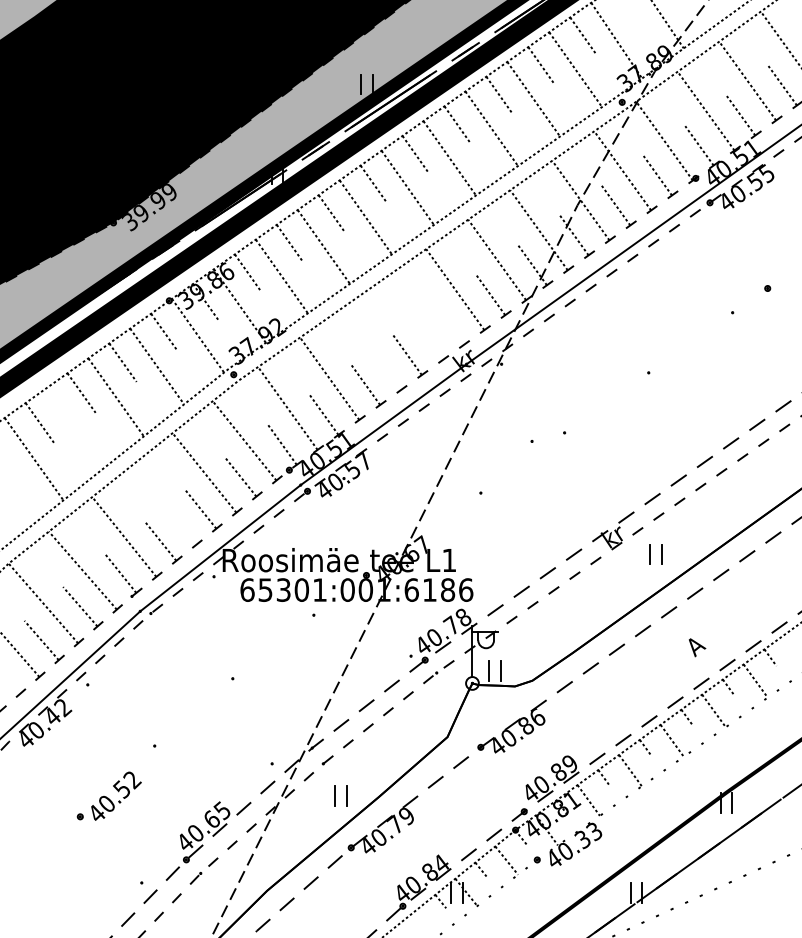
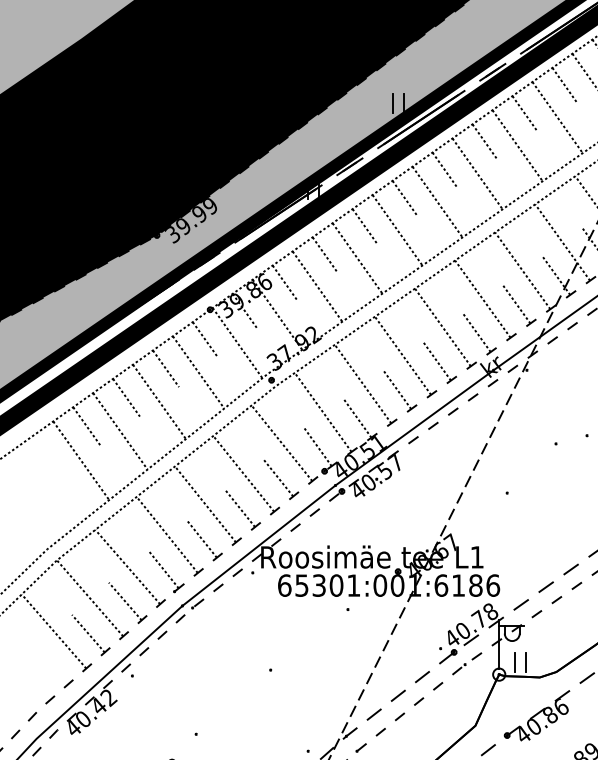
line: (413, 319) -> (442, 327), added
line: (448, 324) -> (476, 332), added
line: (371, 349) -> (402, 356), added
line: (74, 428) -> (119, 431), added
line: (164, 504) -> (205, 504), added

